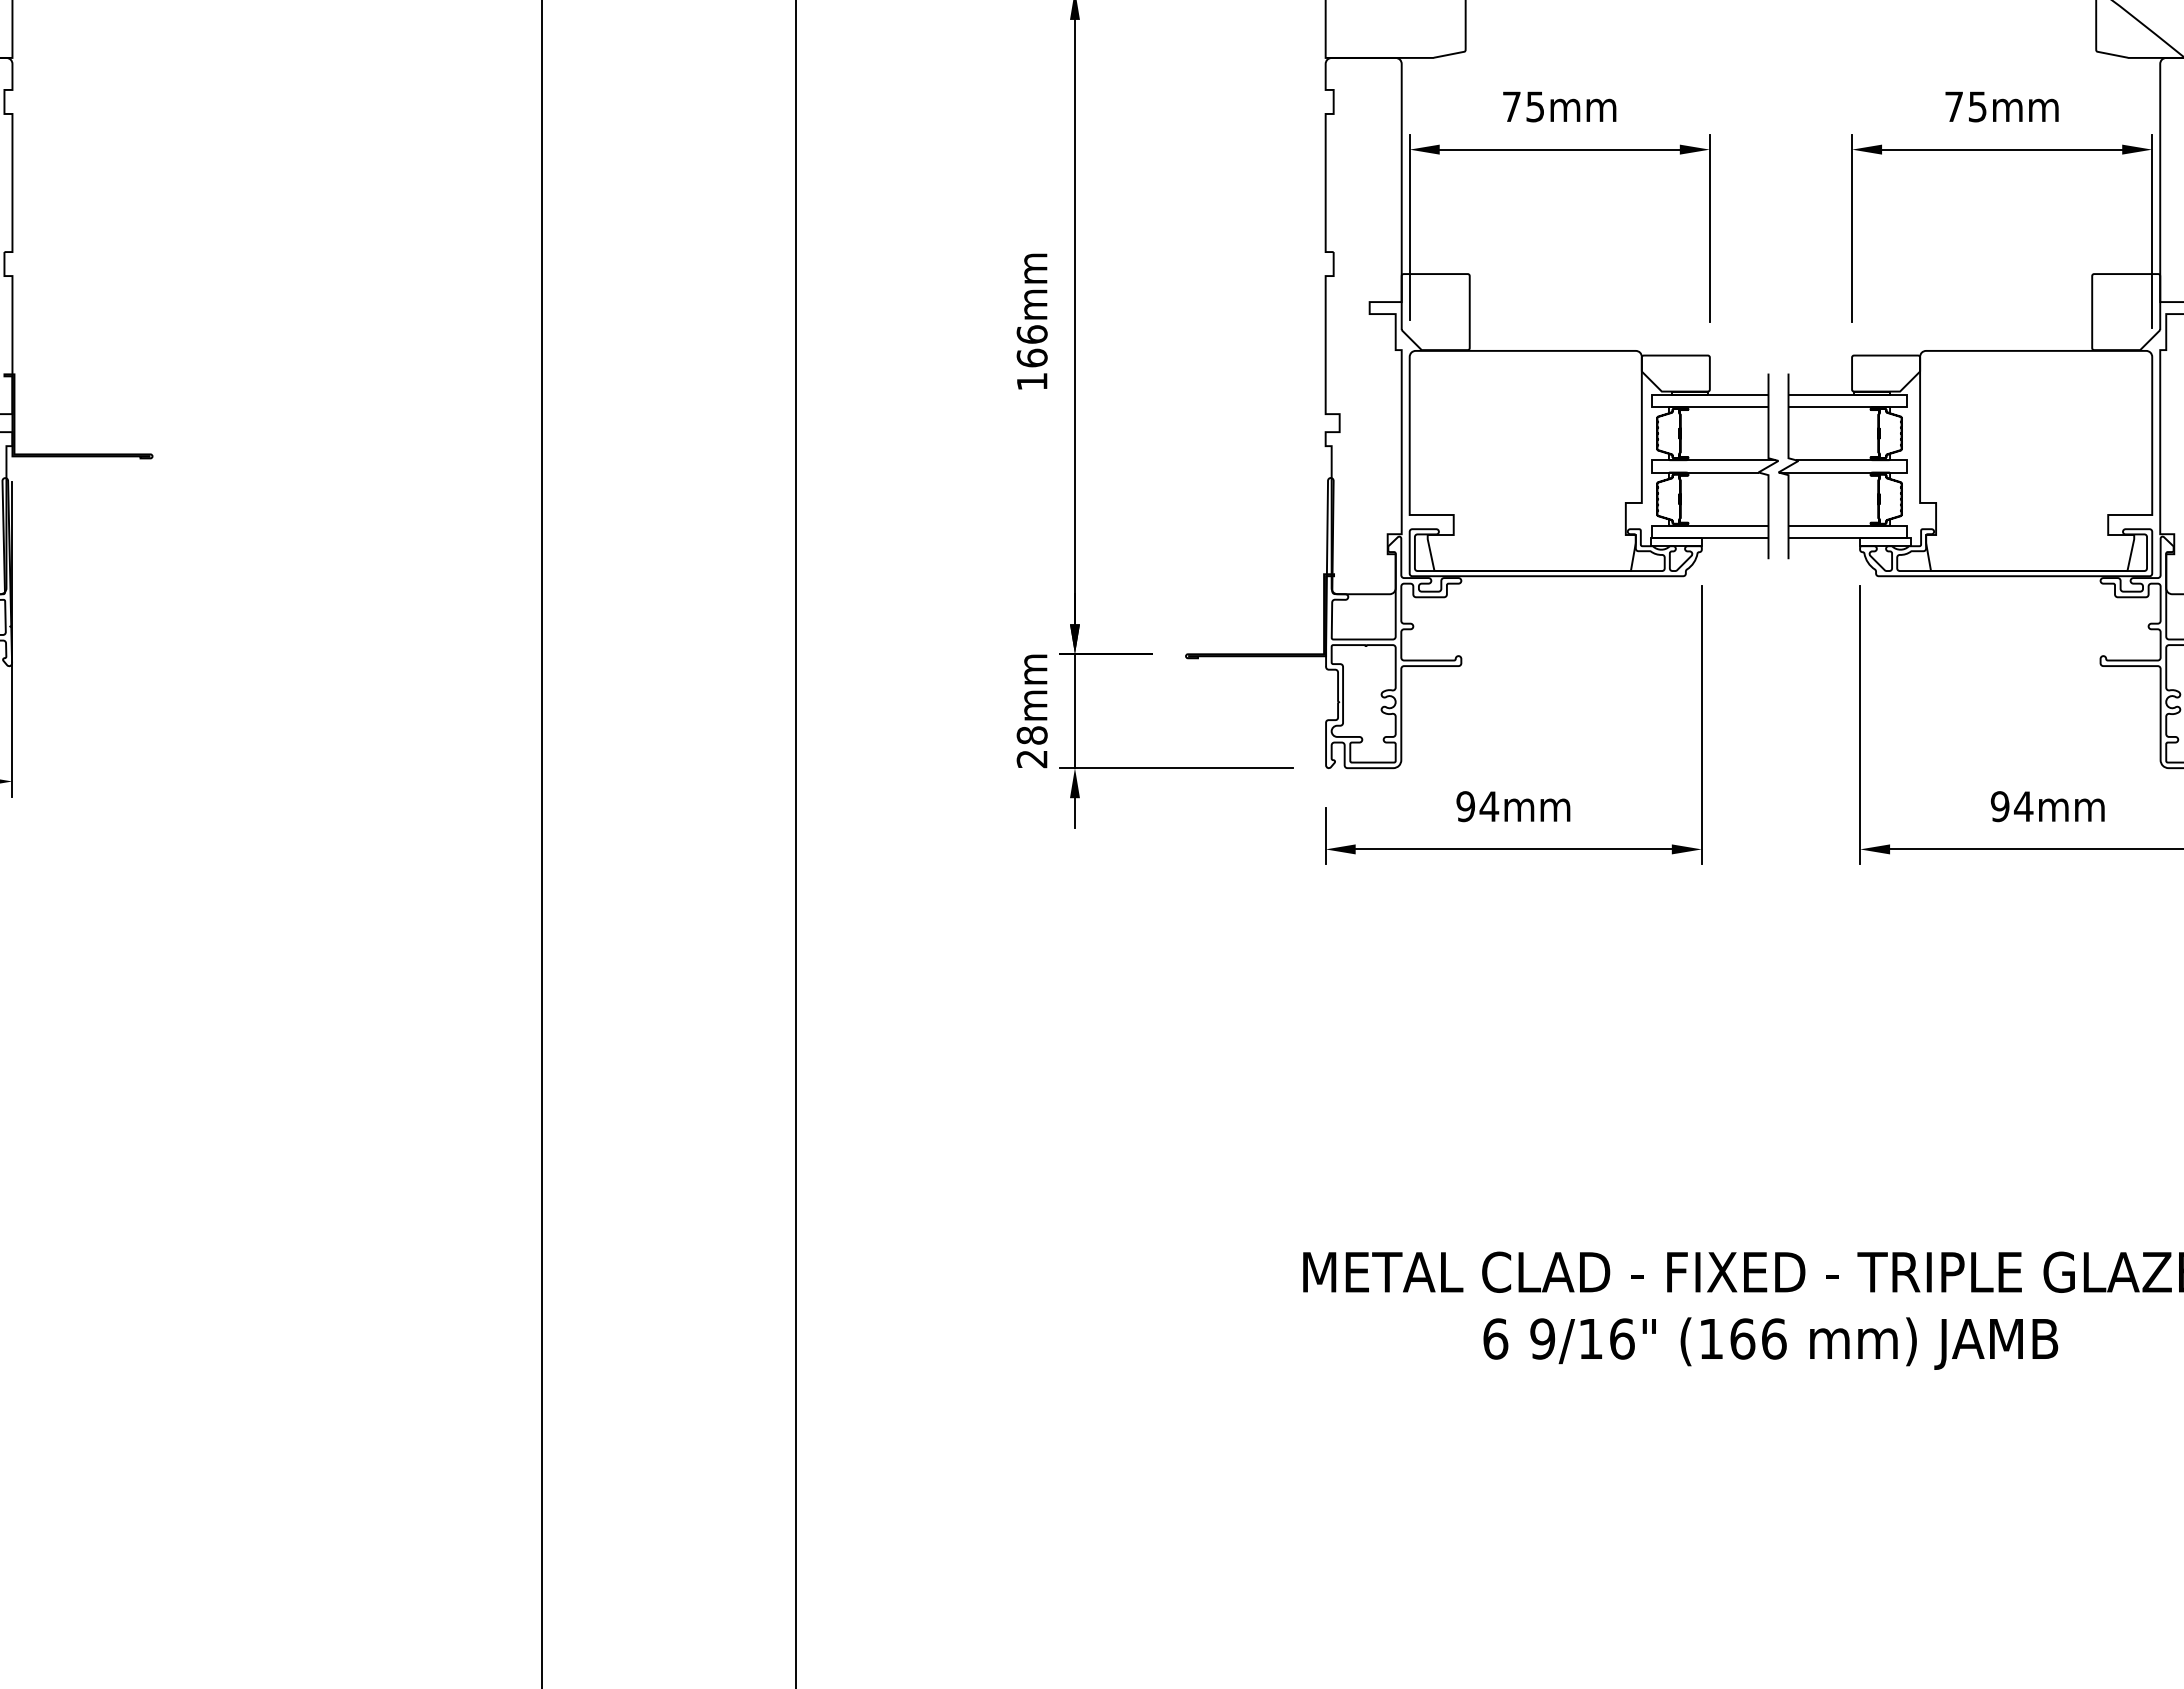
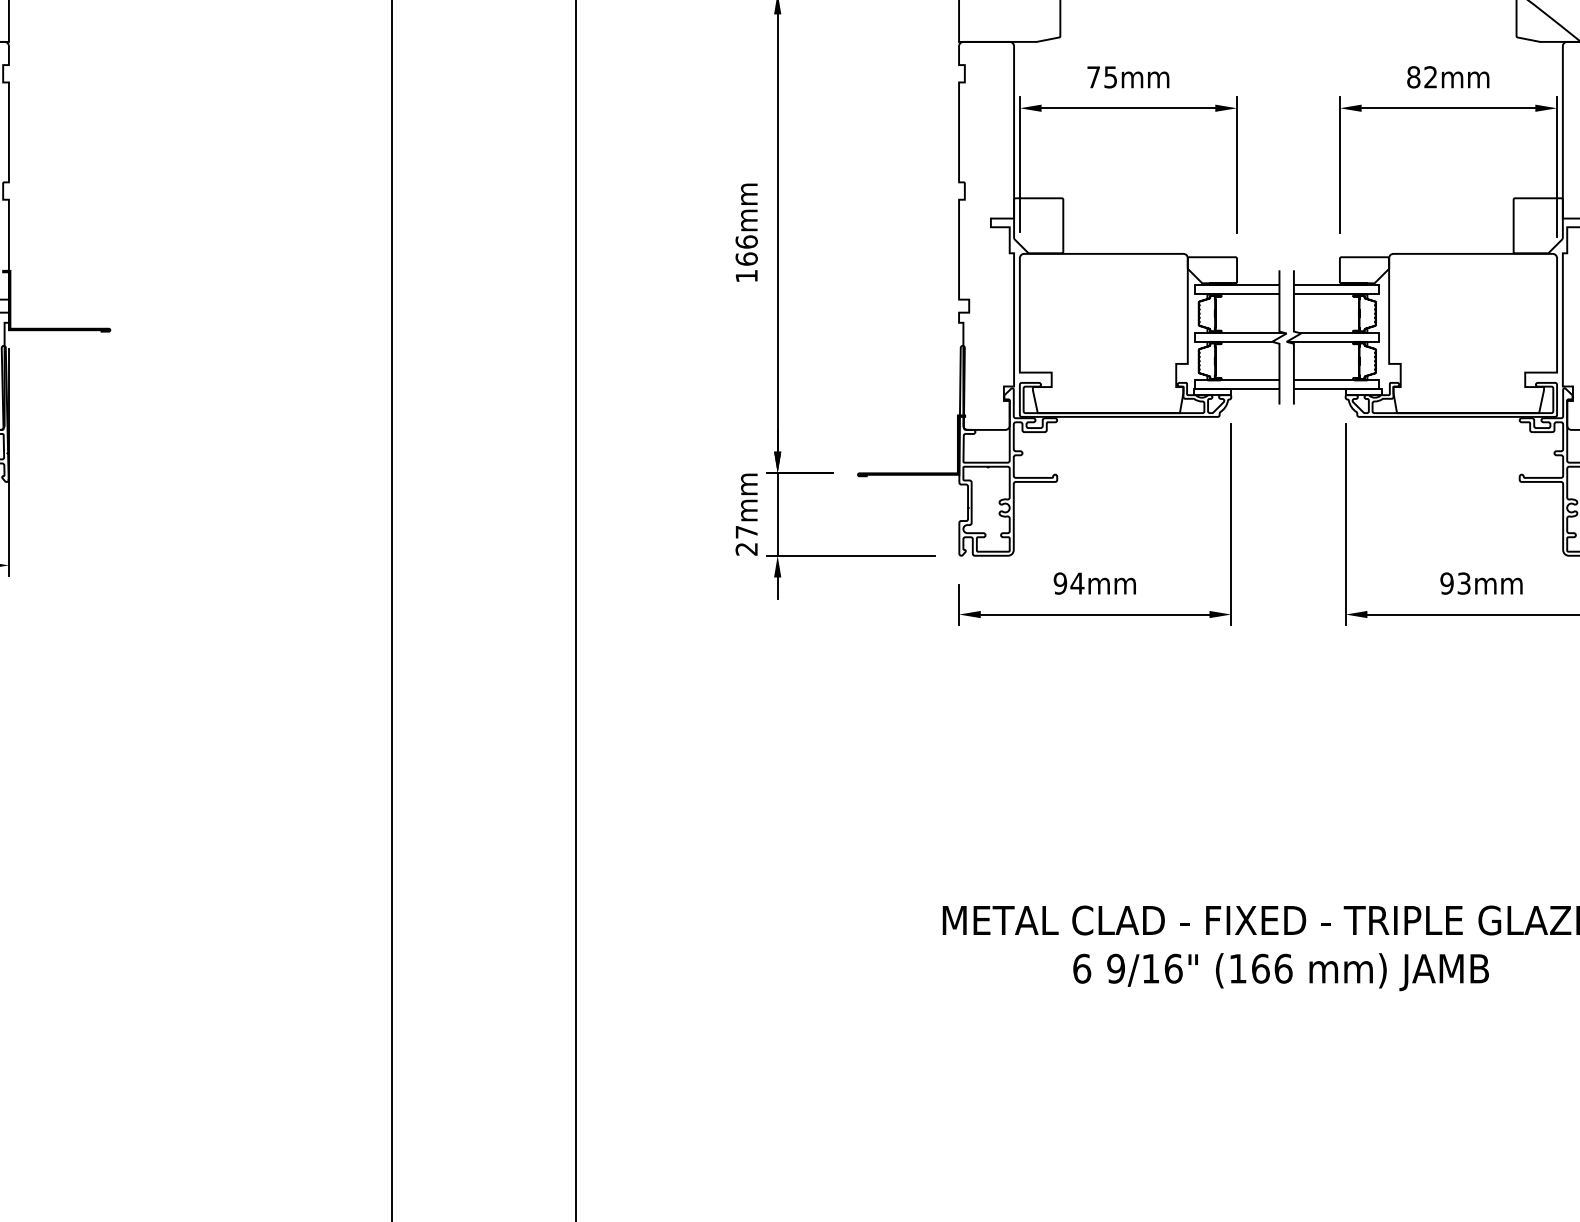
text: (1965, 106) -> (1421, 77), 75mm -> 82mm
text: (1031, 735) -> (746, 532), 28mm -> 27mm
text: (2023, 806) -> (1463, 583), 94mm -> 93mm

